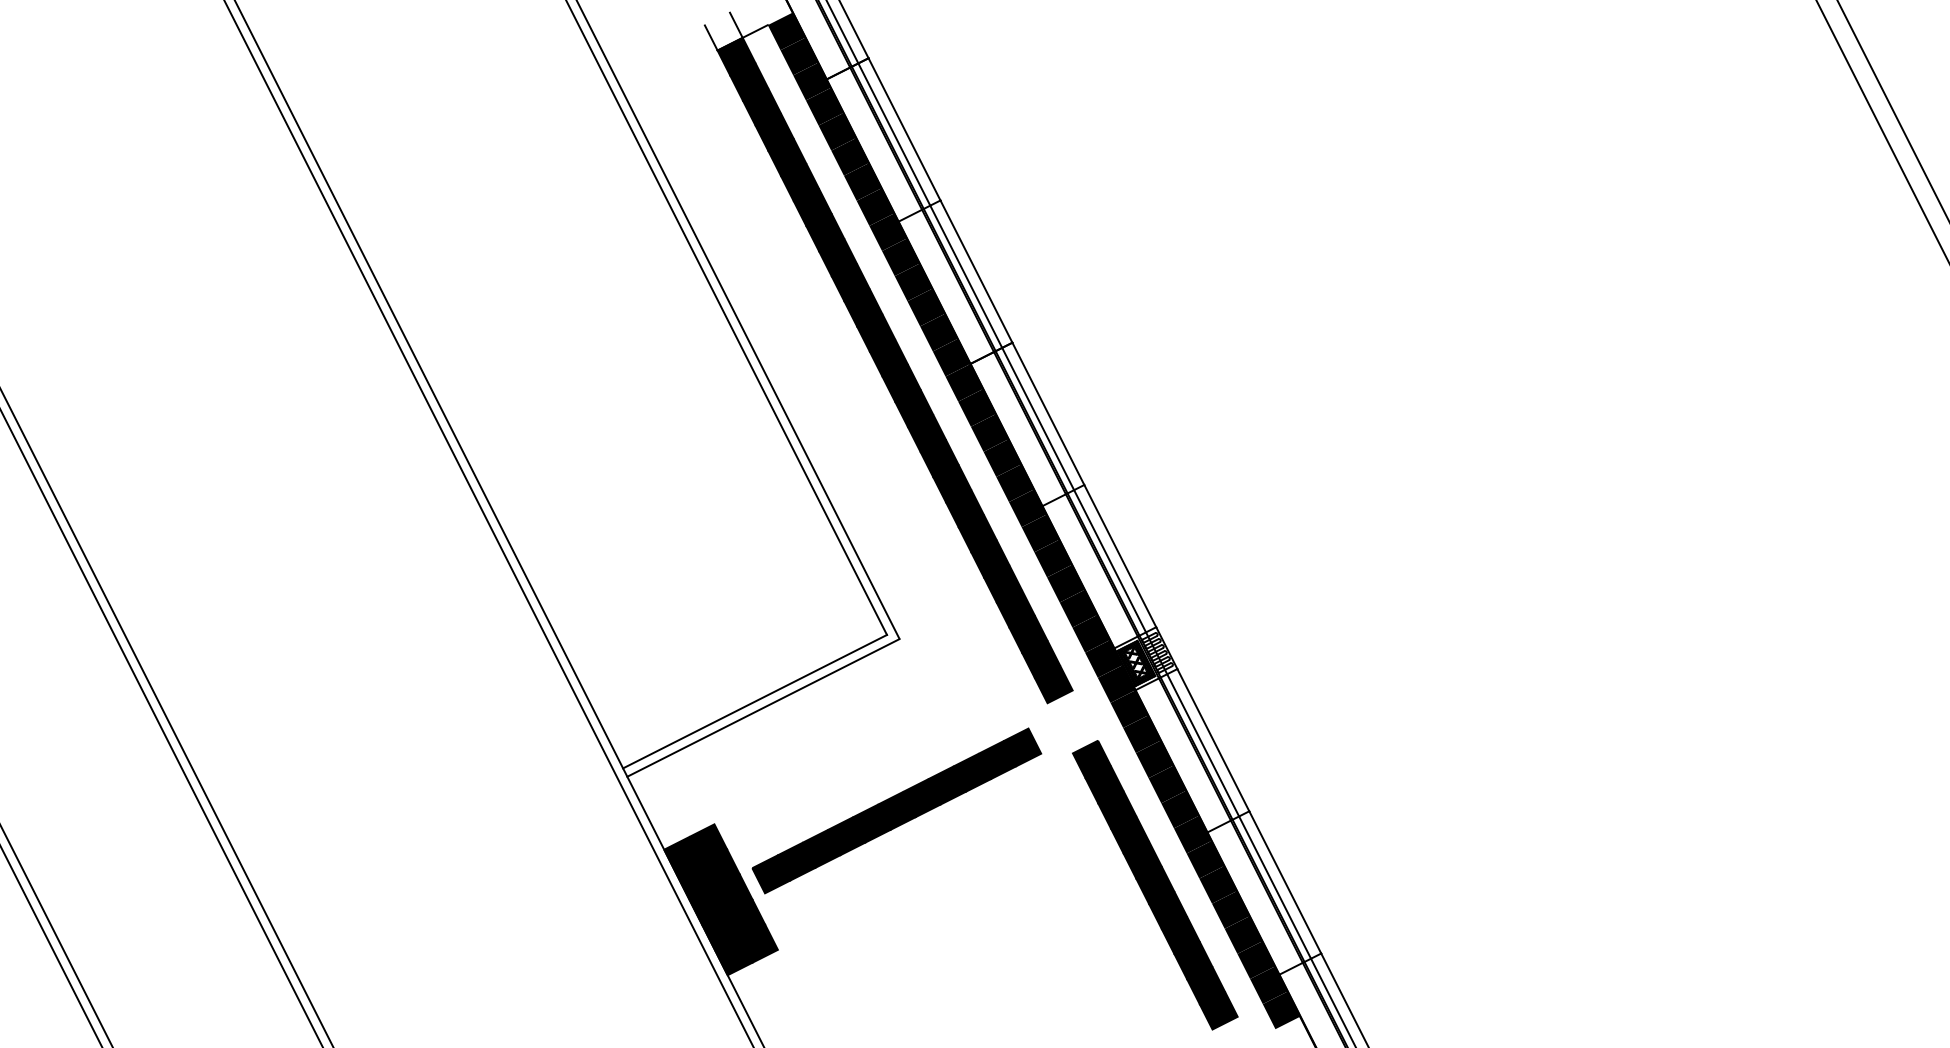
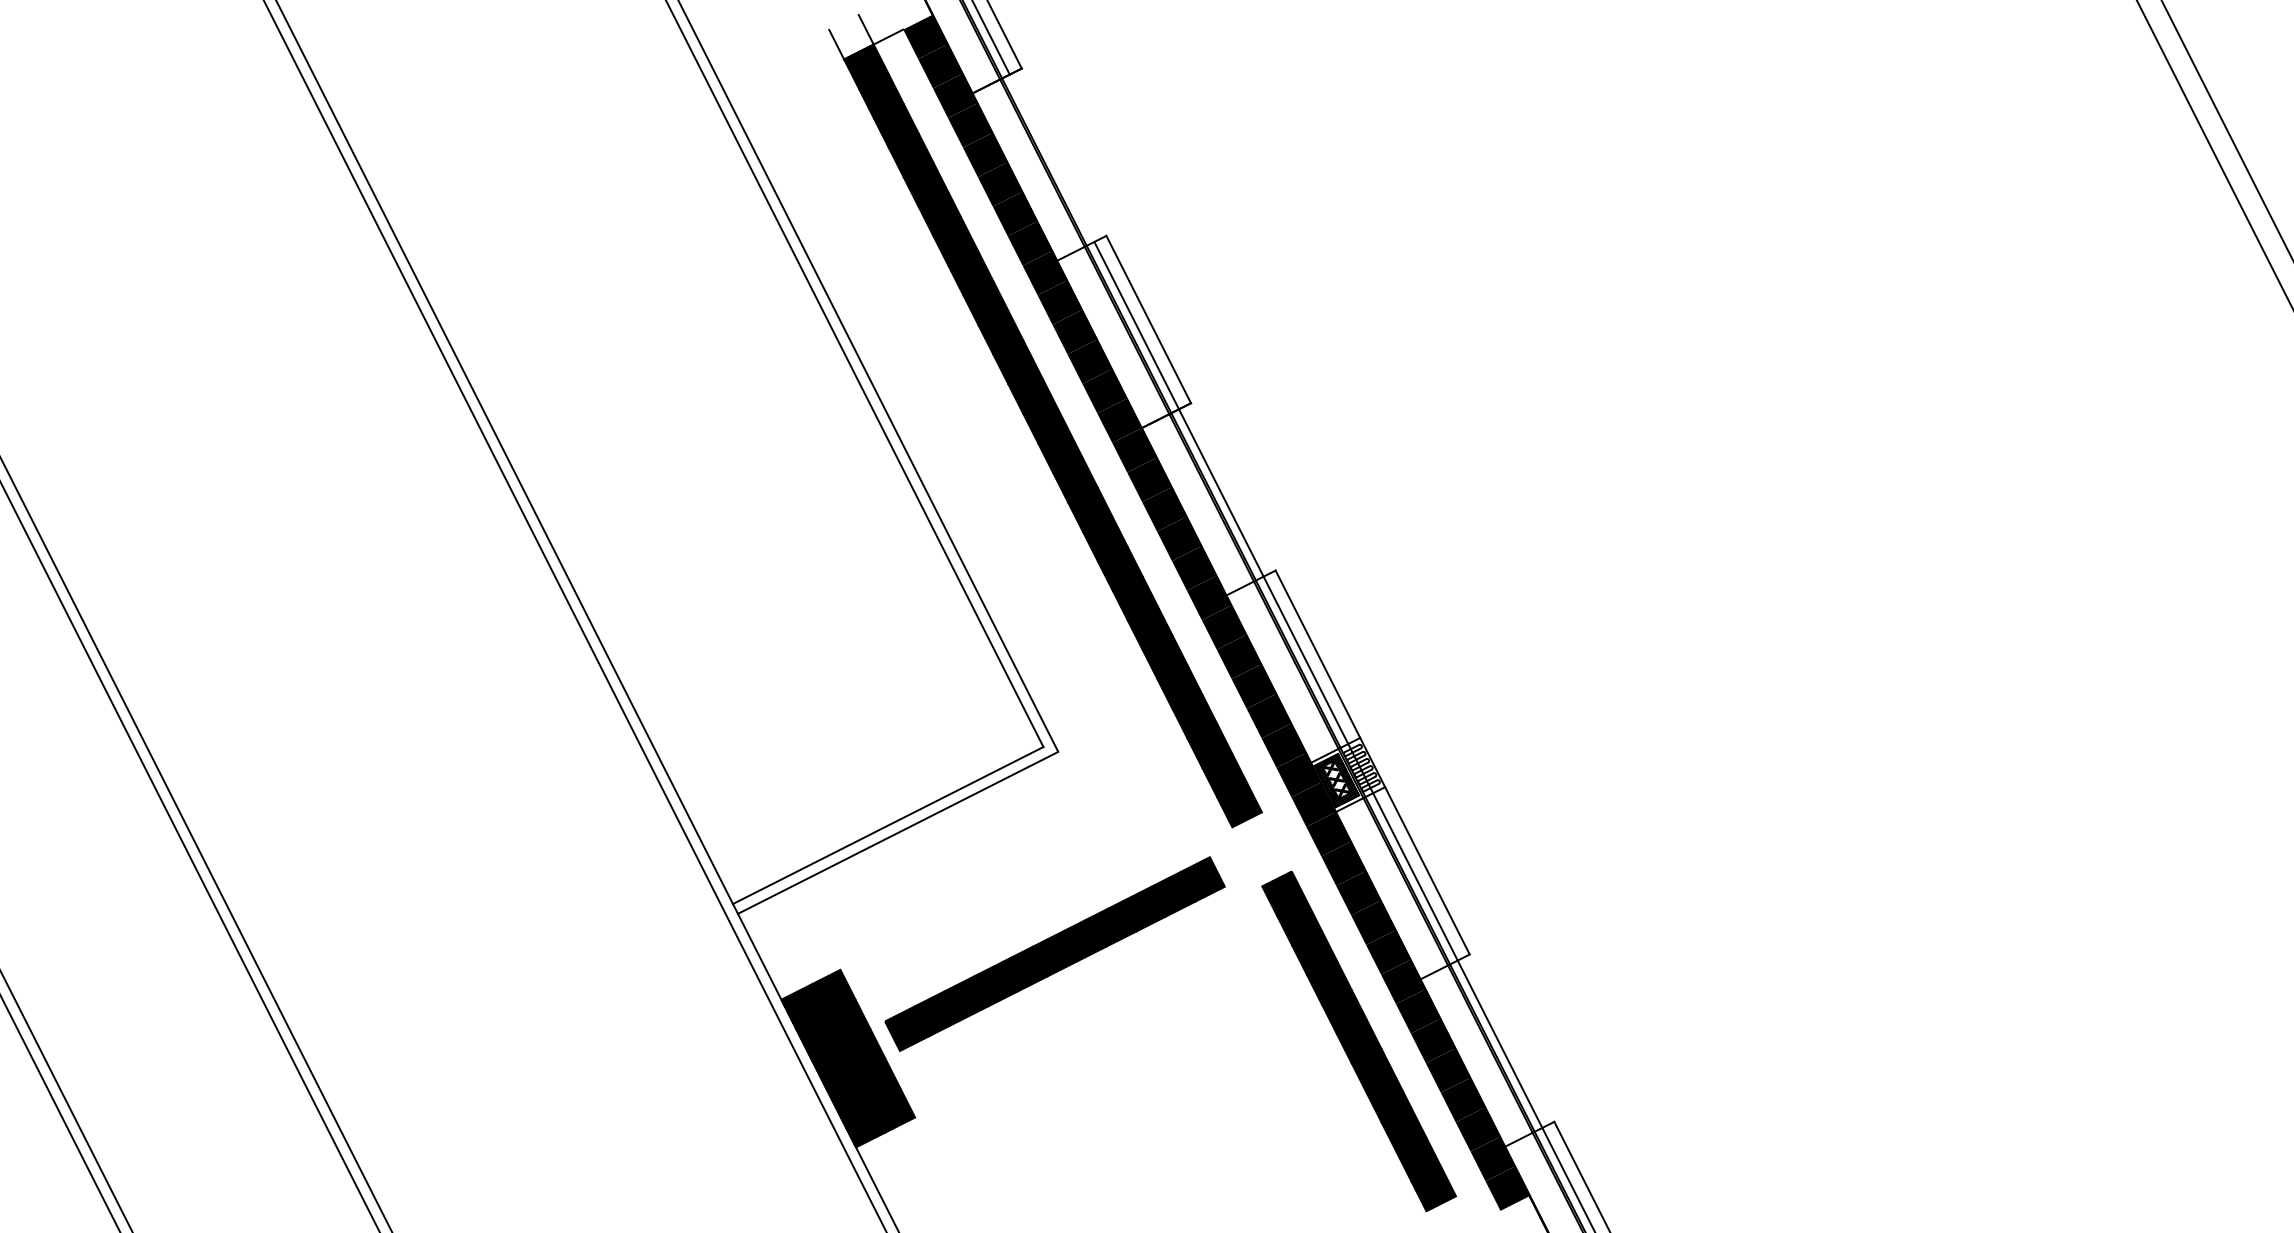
line: (904, 129) -> (1064, 152), removed
line: (894, 134) -> (1052, 158), removed
line: (1048, 413) -> (1233, 486), removed
line: (1285, 882) -> (1512, 1038), removed

